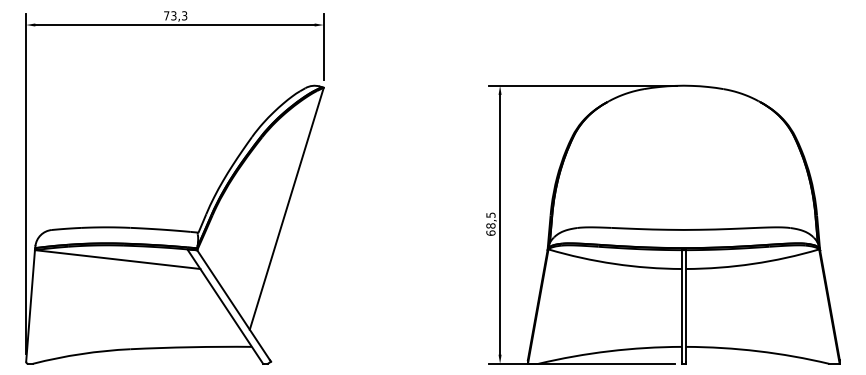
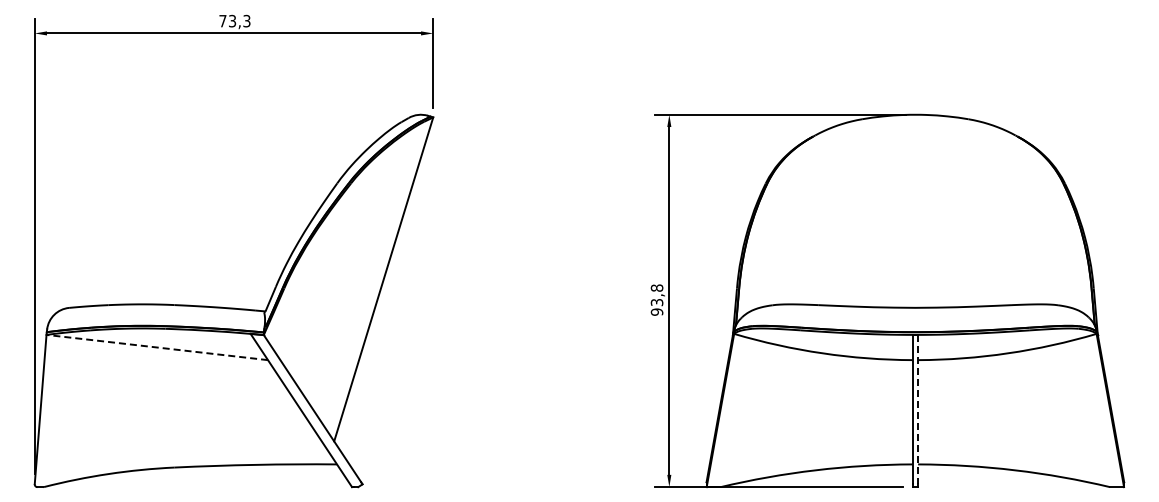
text: (490, 223) -> (656, 299), 68,5 -> 93,8
line: (117, 259) -> (156, 347), solid -> dashed
line: (686, 305) -> (918, 409), solid -> dashed

